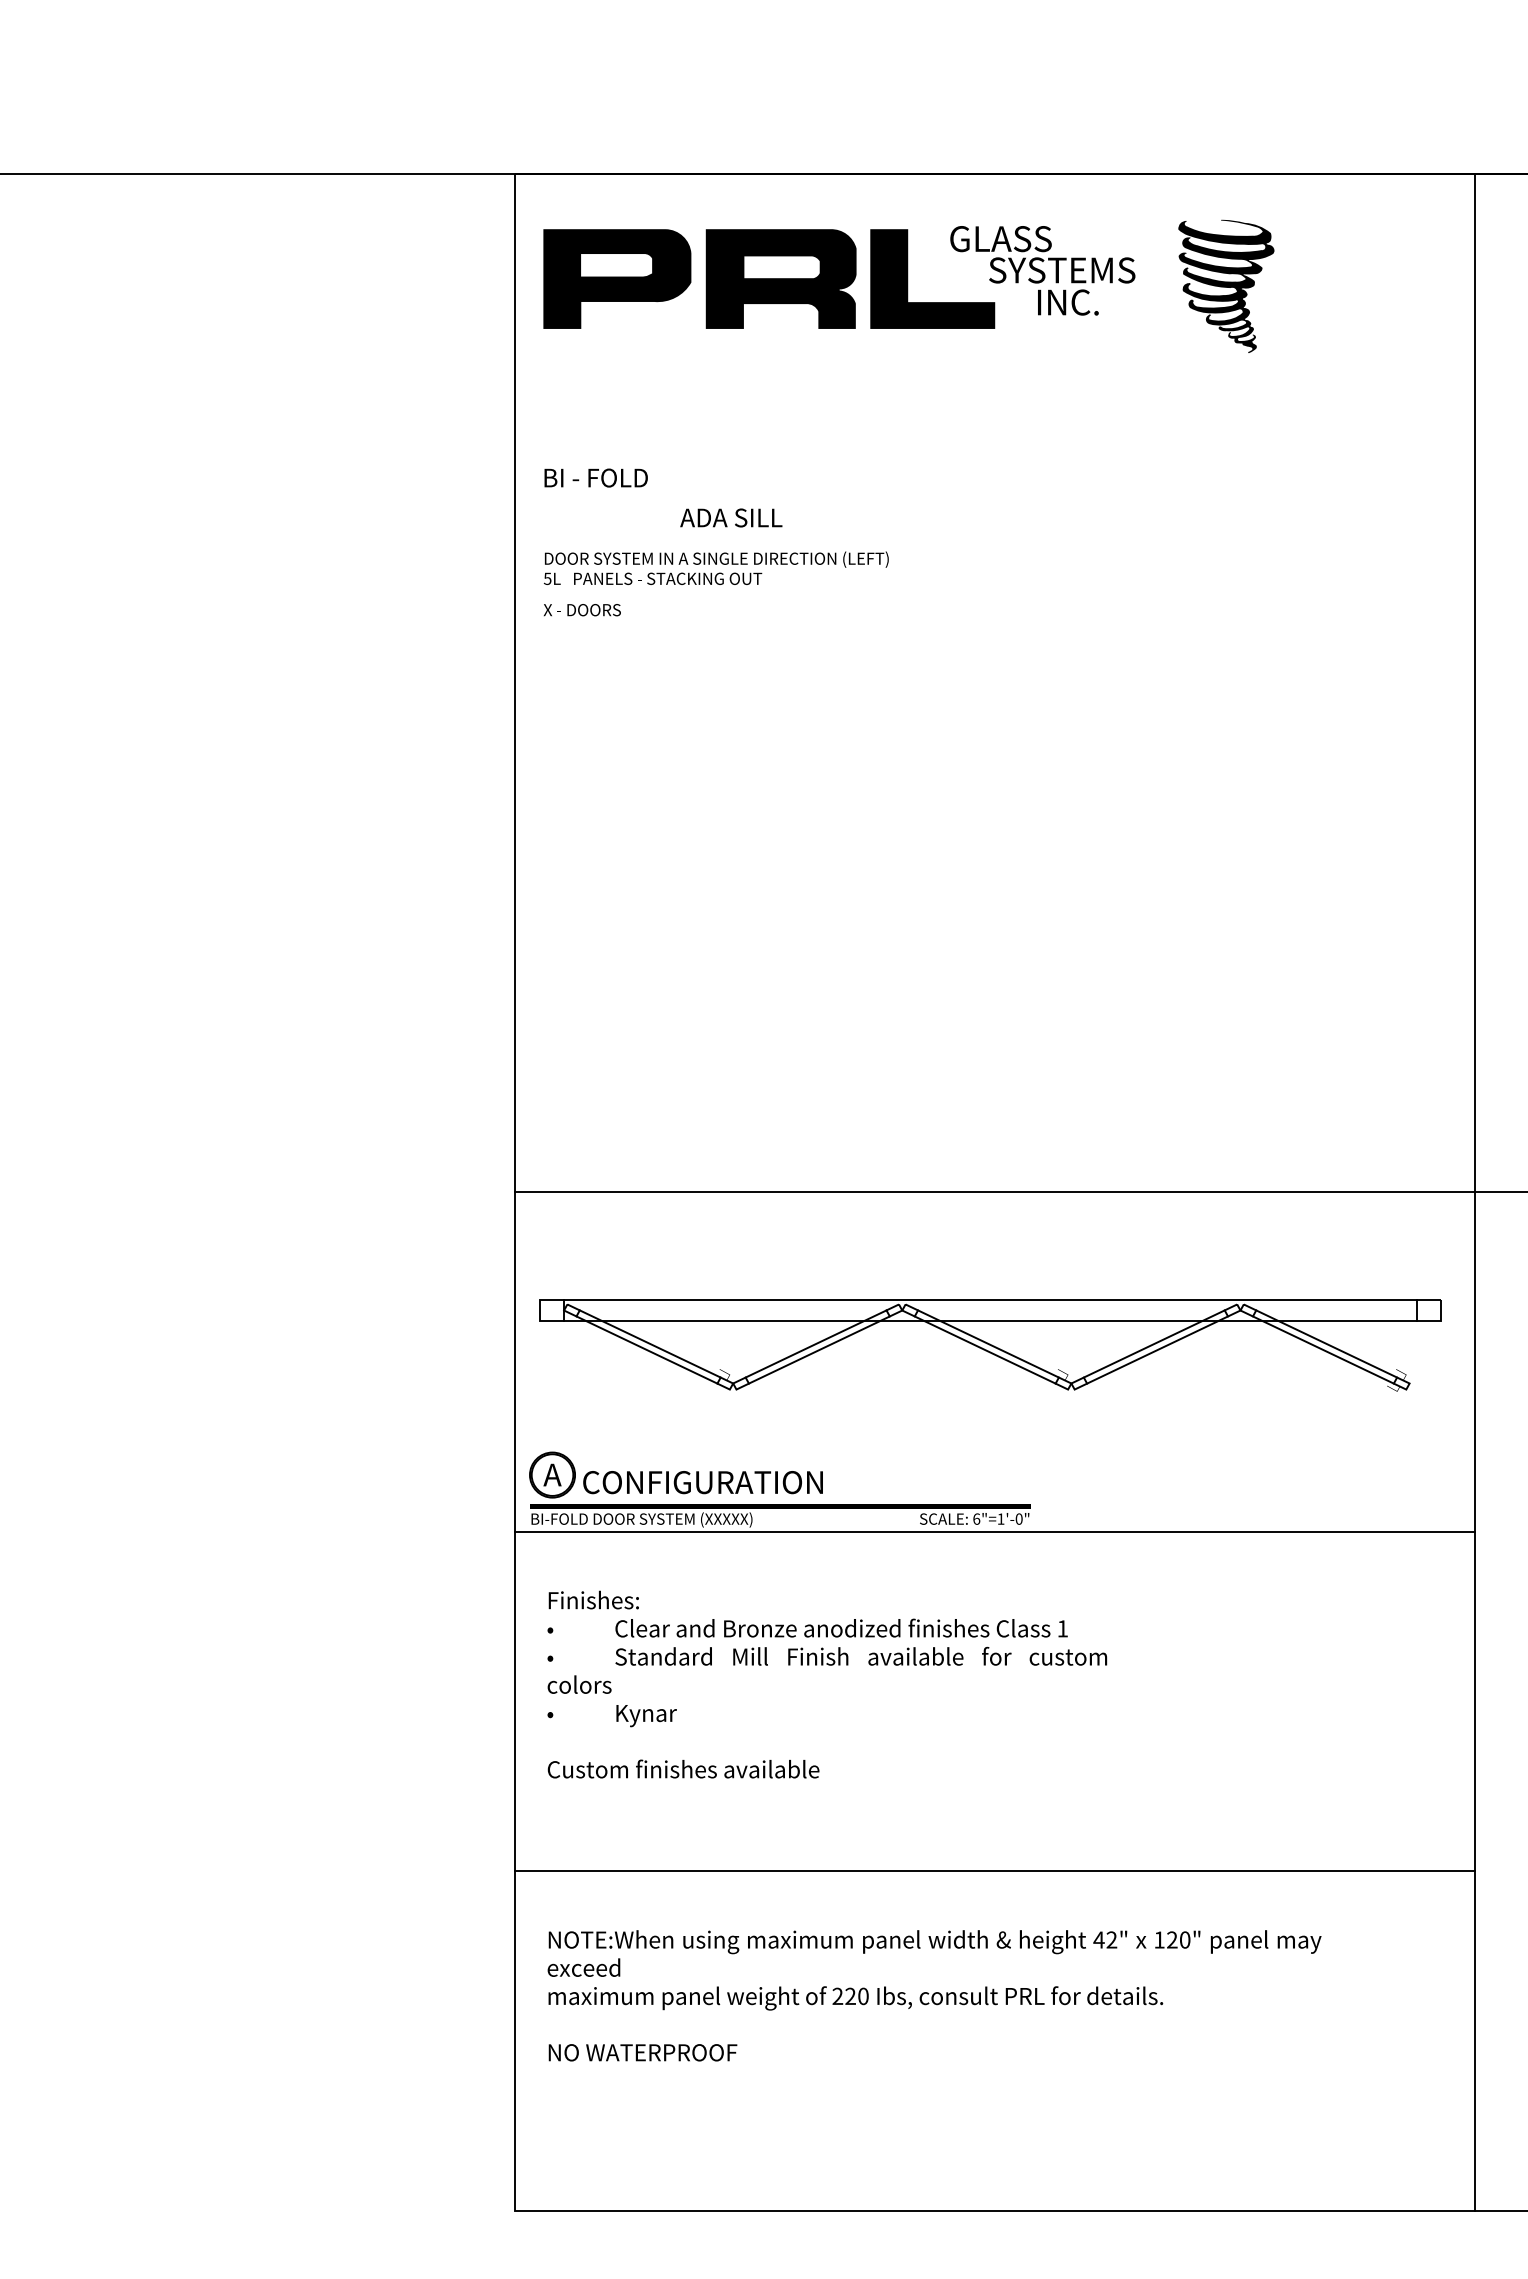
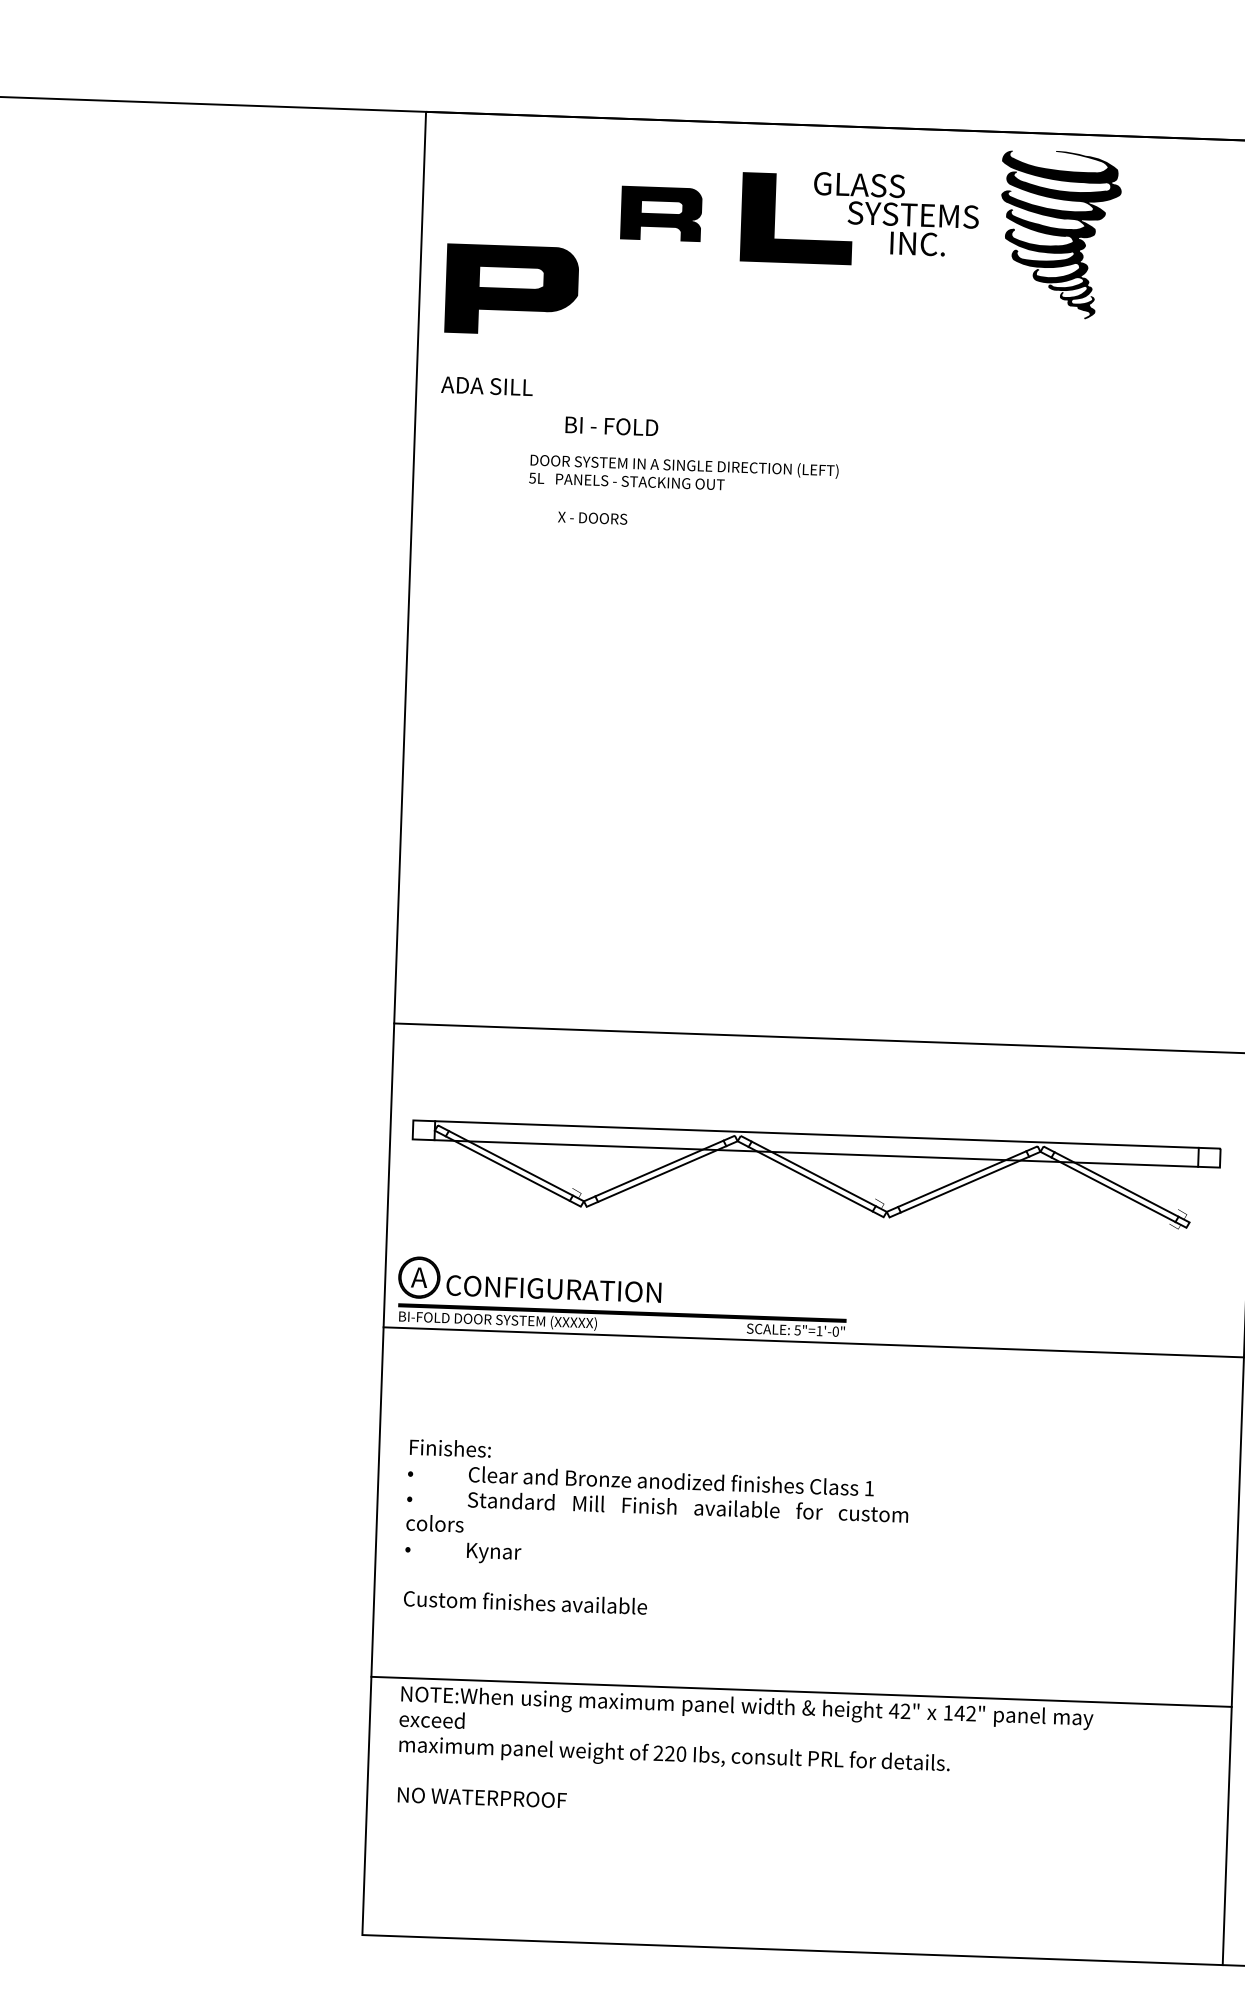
part: (617, 278) -> (512, 289), moved
part: (780, 278) -> (660, 213), size x0.6
part: (1226, 285) -> (1059, 233), size x1.4
text: (594, 477) -> (488, 385), BI - FOLD -> ADA SILL
text: (732, 517) -> (610, 425), ADA SILL -> BI - FOLD
text: (716, 567) -> (684, 473), moved
text: (581, 610) -> (591, 518), moved
text: (976, 1518) -> (797, 1329), 6"=1'-0" -> 5"=1'-0"
text: (827, 1684) -> (657, 1531), moved
line: (994, 1871) -> (801, 1692), moved
text: (1178, 1939) -> (965, 1713), 120" -> 142"

